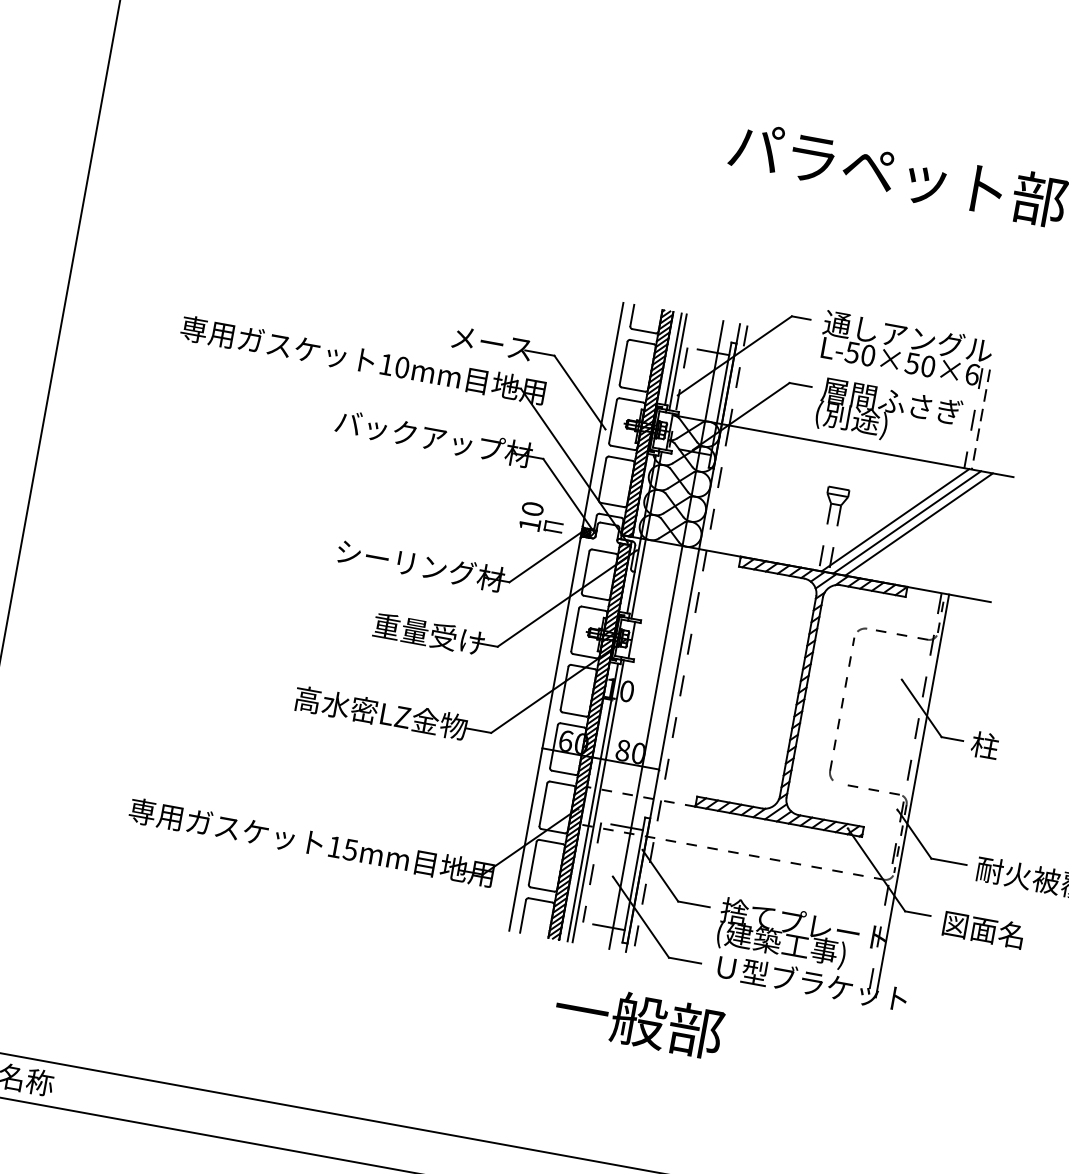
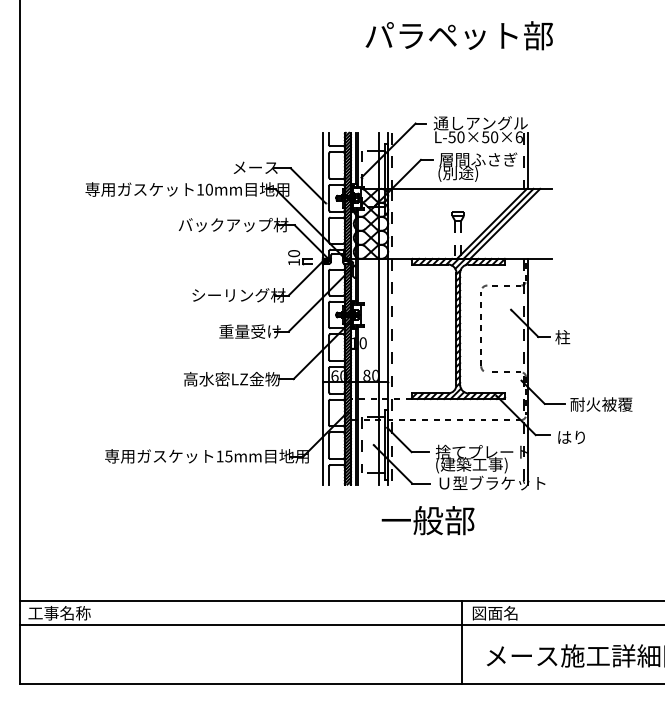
line: (980, 420) -> (528, 161), dashed -> solid
text: (982, 929) -> (579, 437), 図面名 -> はり
text: (637, 1020) -> (427, 520), moved

